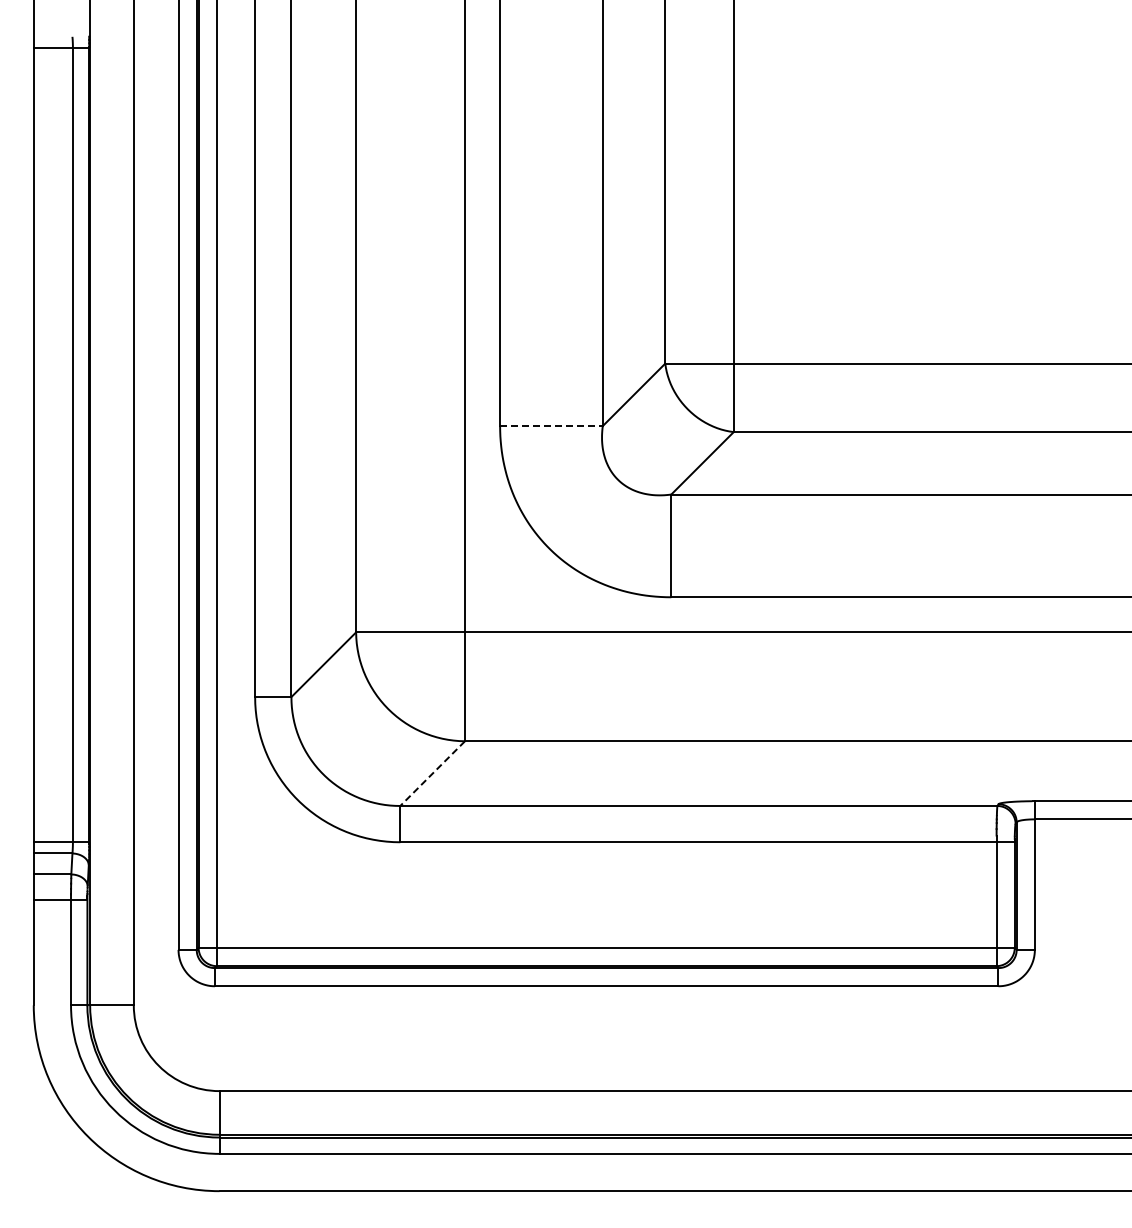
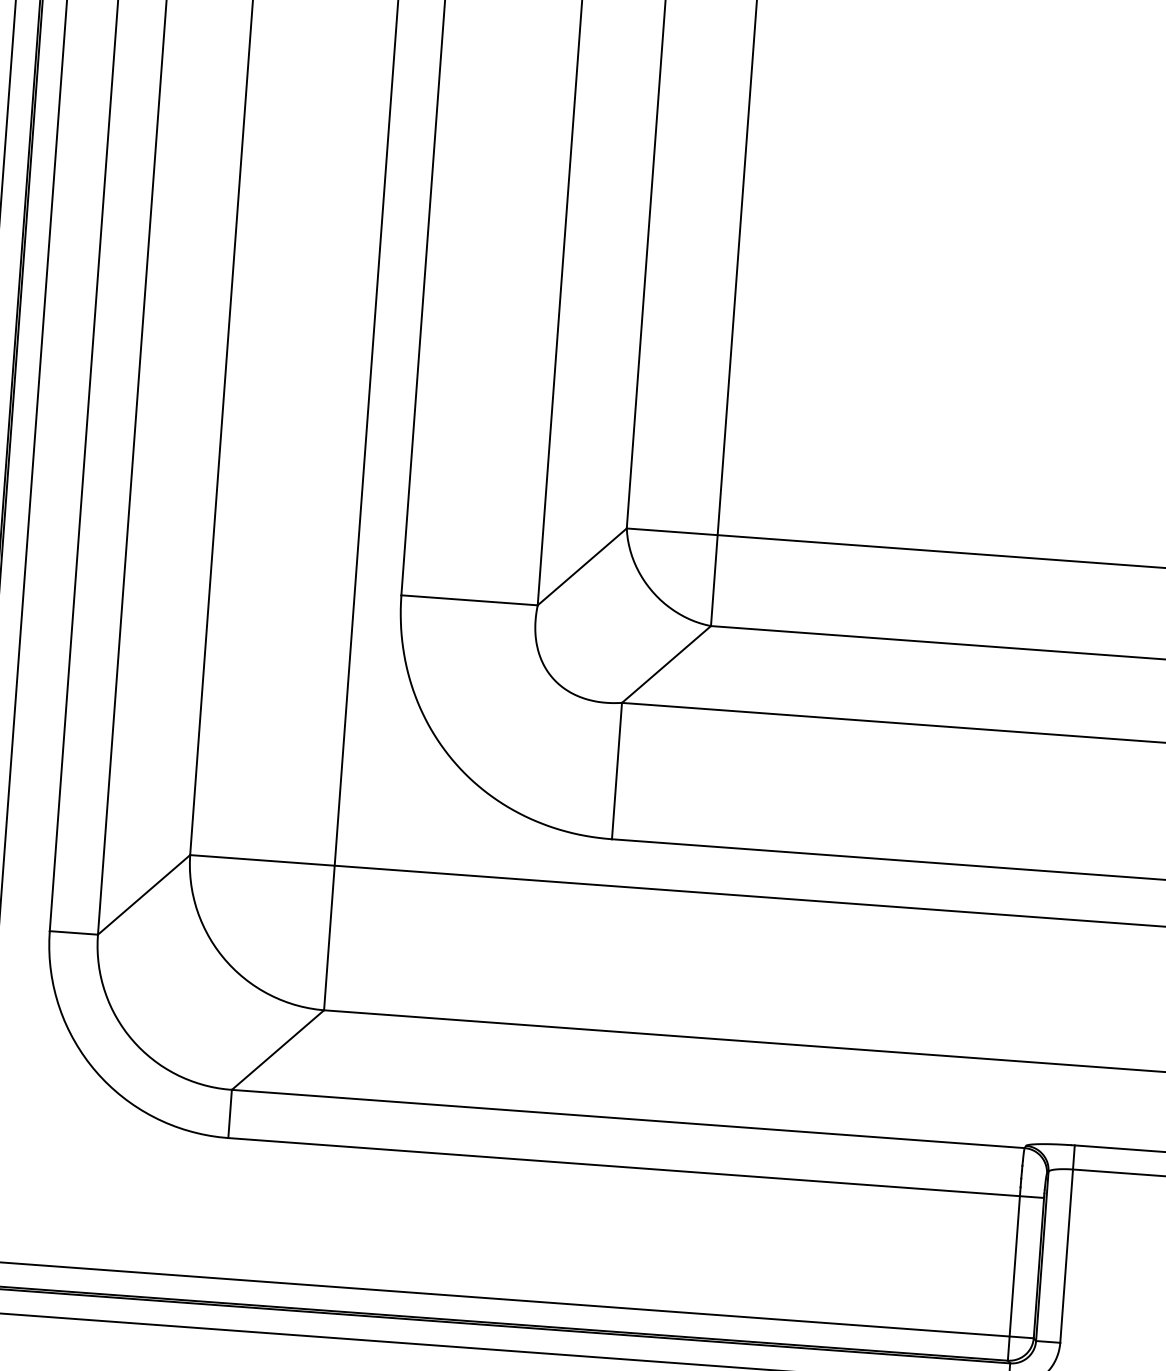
line: (551, 426) -> (469, 600), dashed -> solid
line: (432, 773) -> (277, 1049), dashed -> solid

